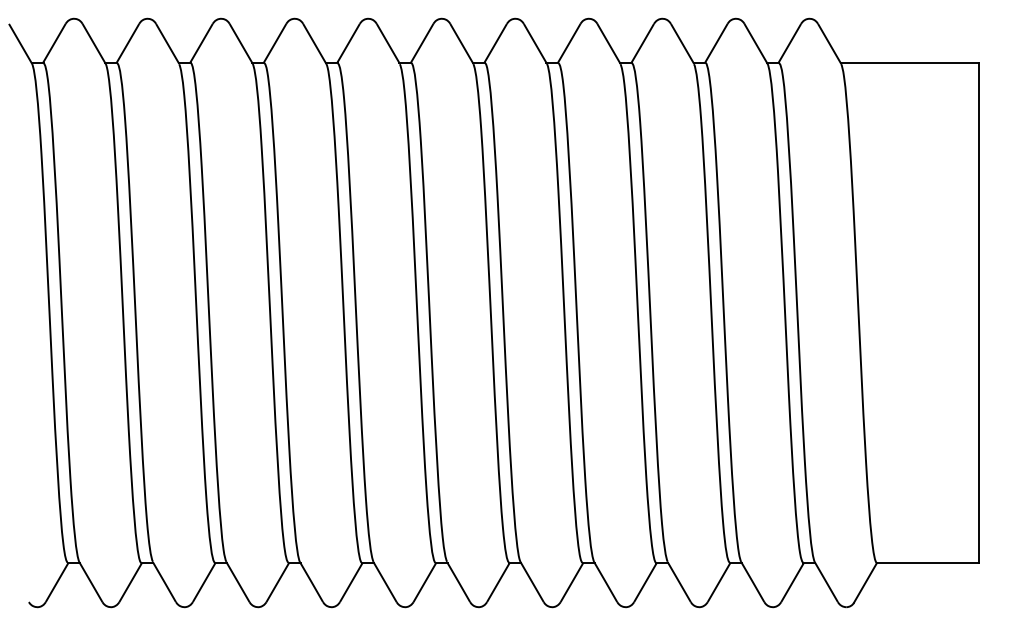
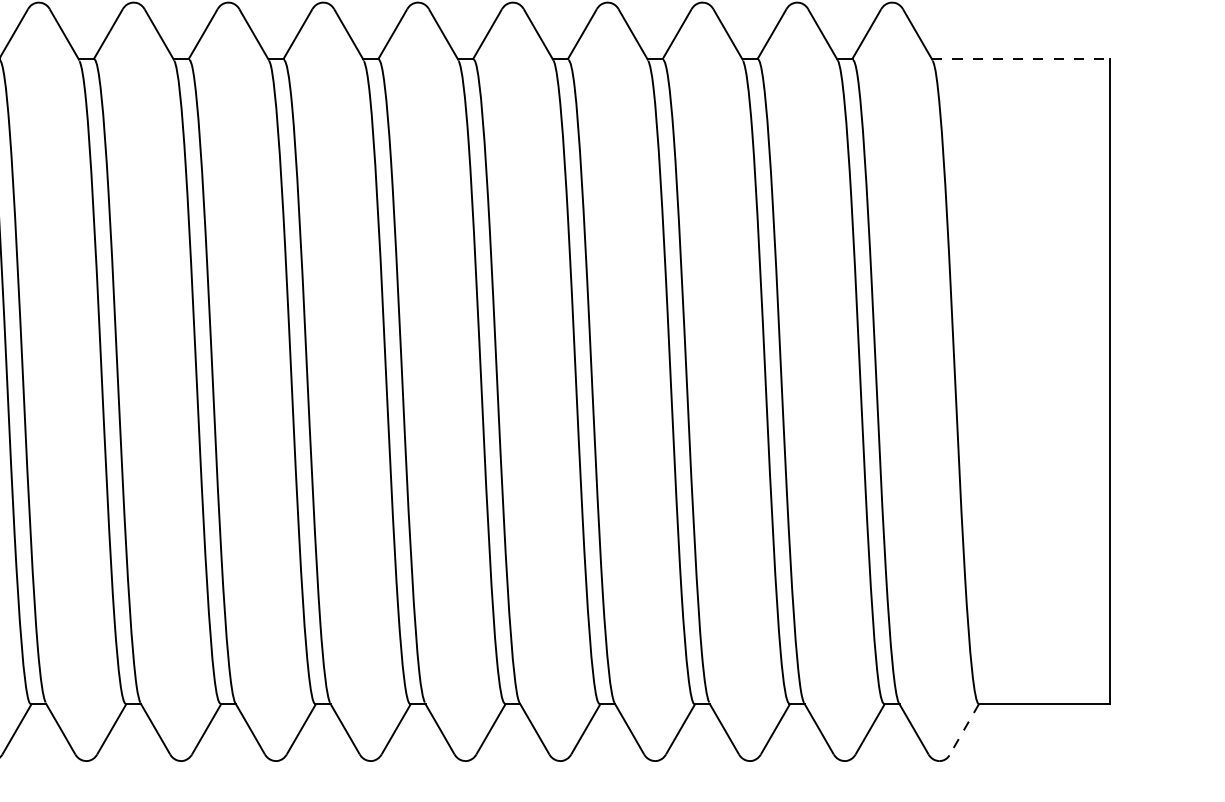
line: (910, 62) -> (1022, 58), solid -> dashed
line: (865, 582) -> (964, 729), solid -> dashed

